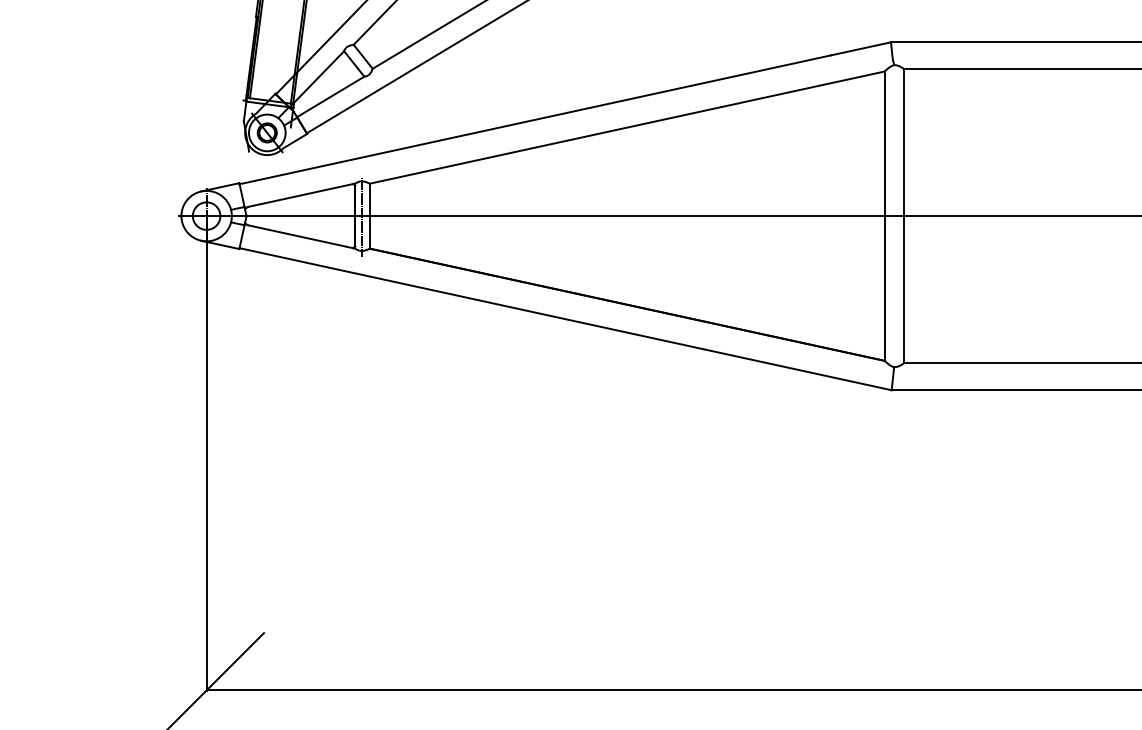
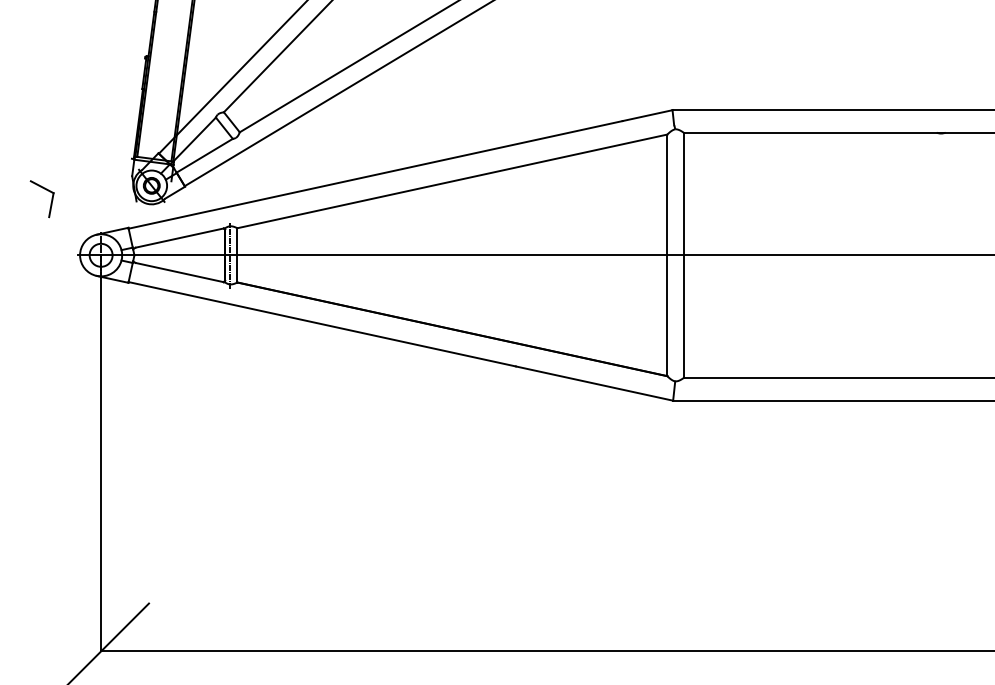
part: (146, 154) -> (50, 203), added

